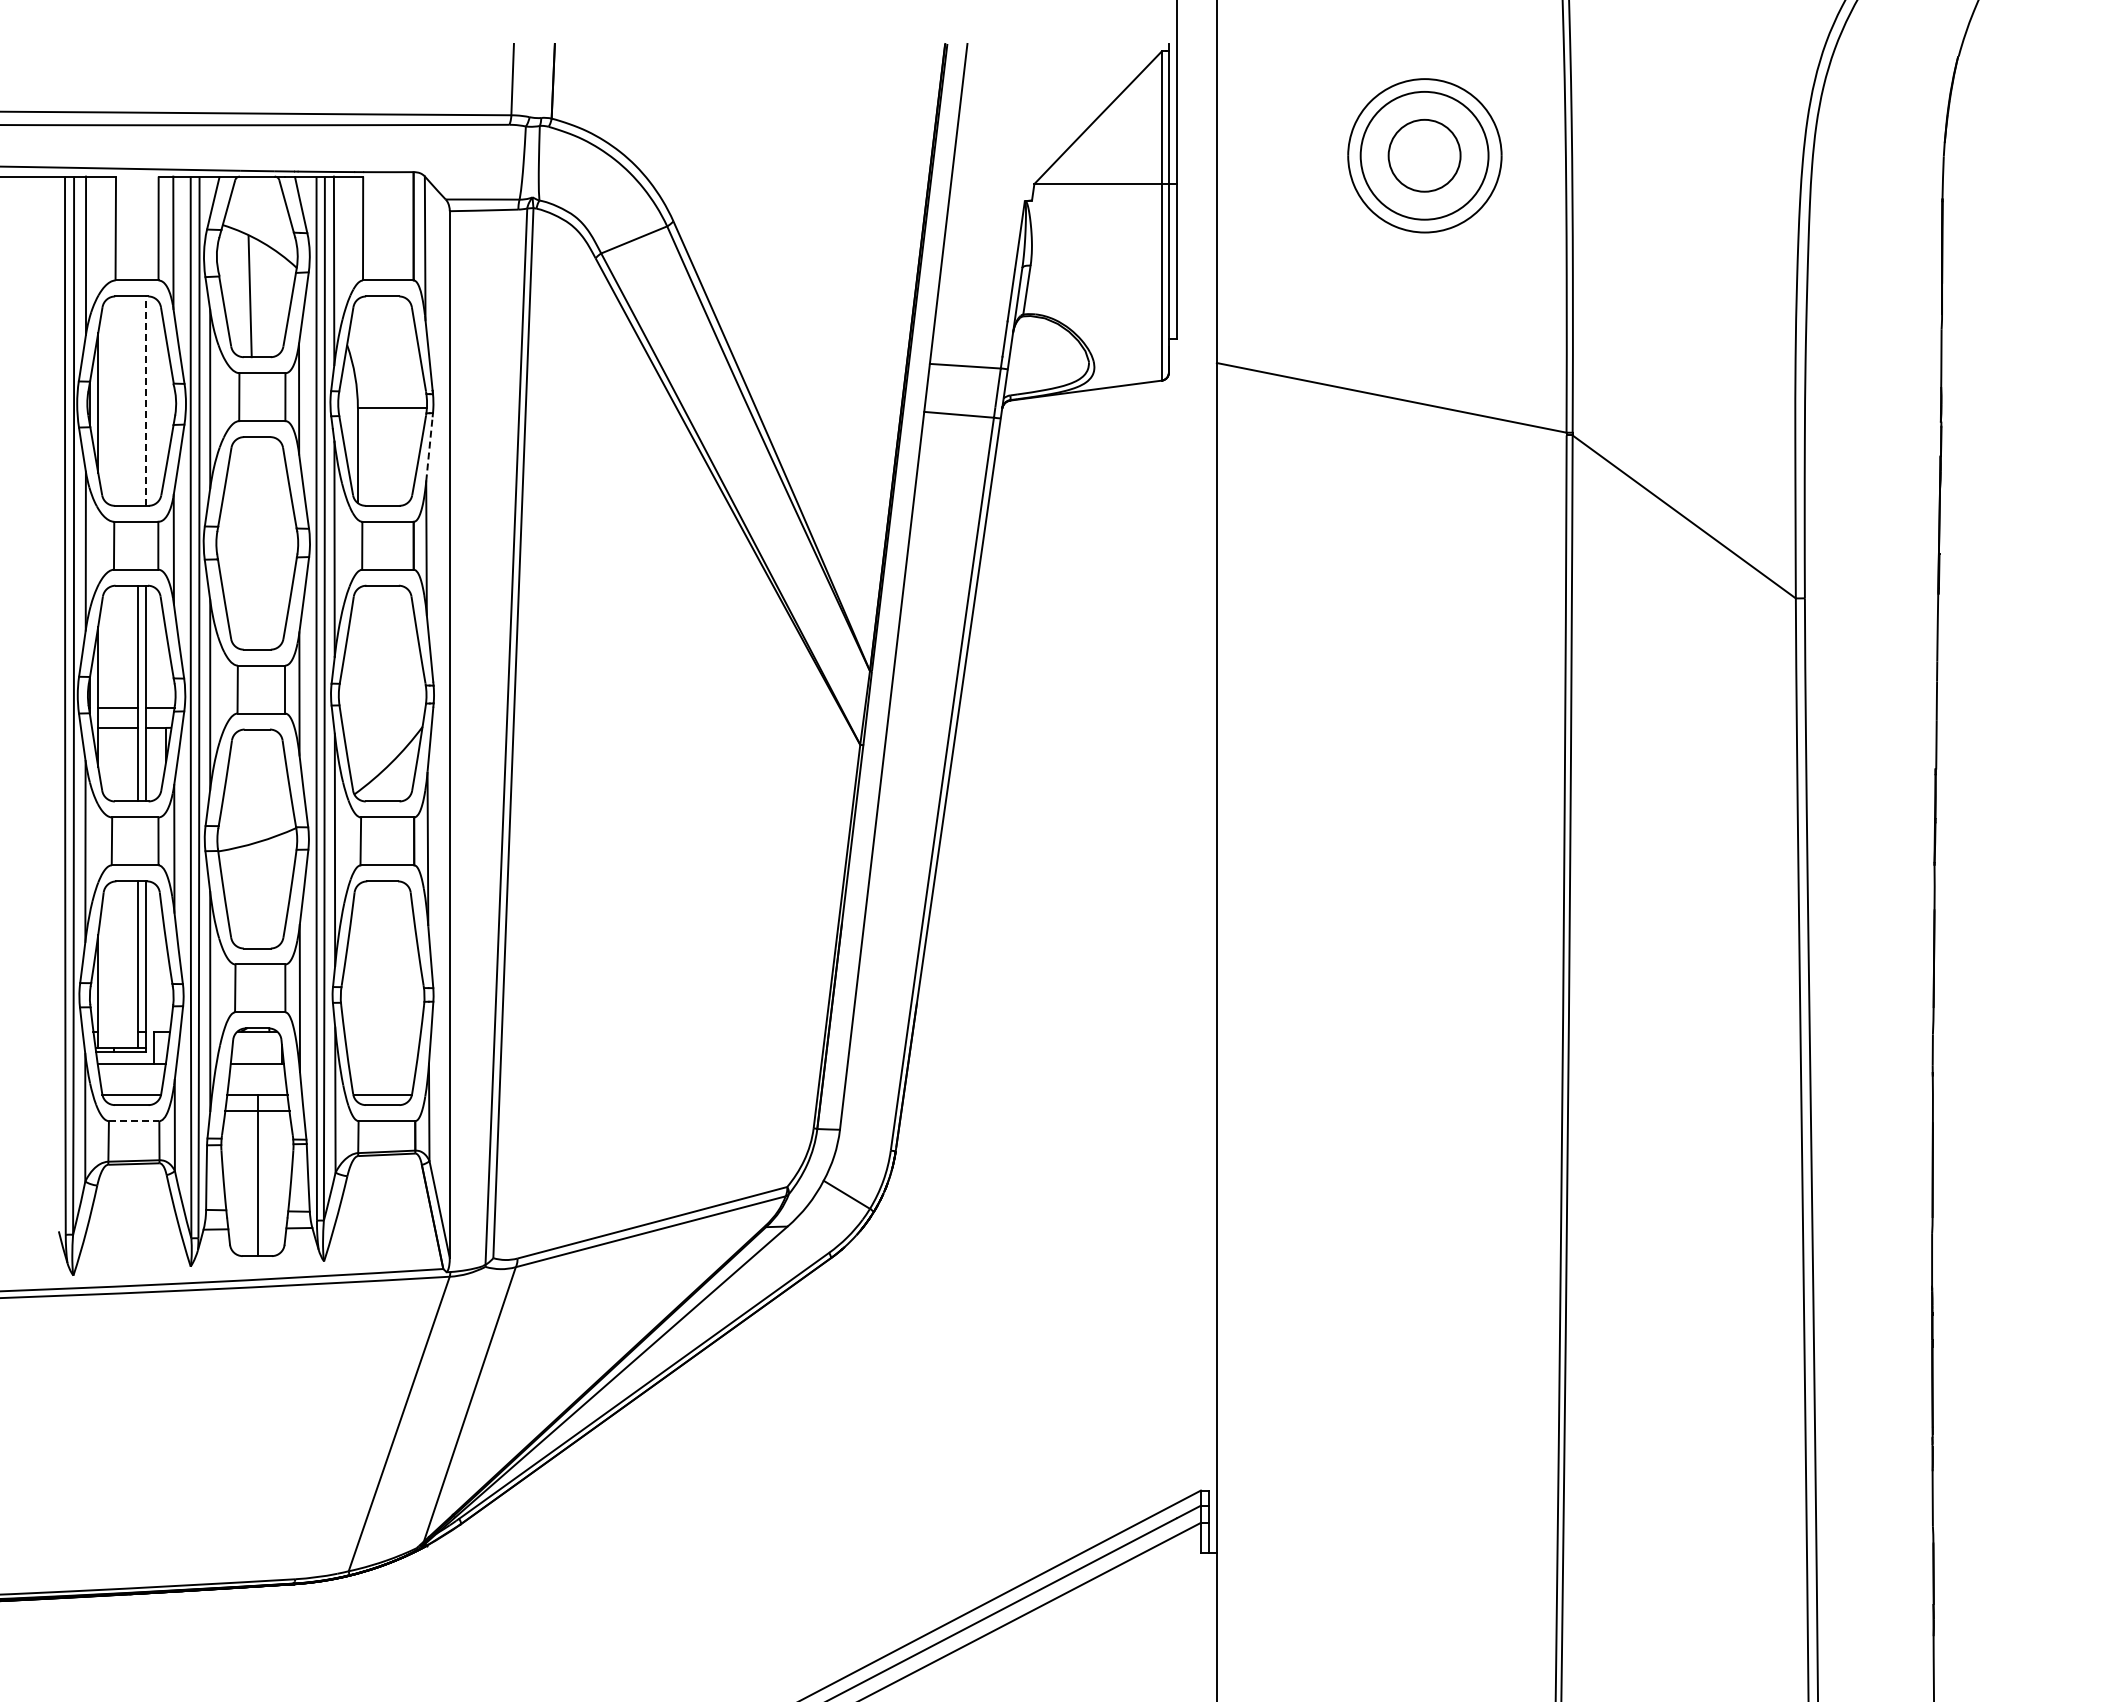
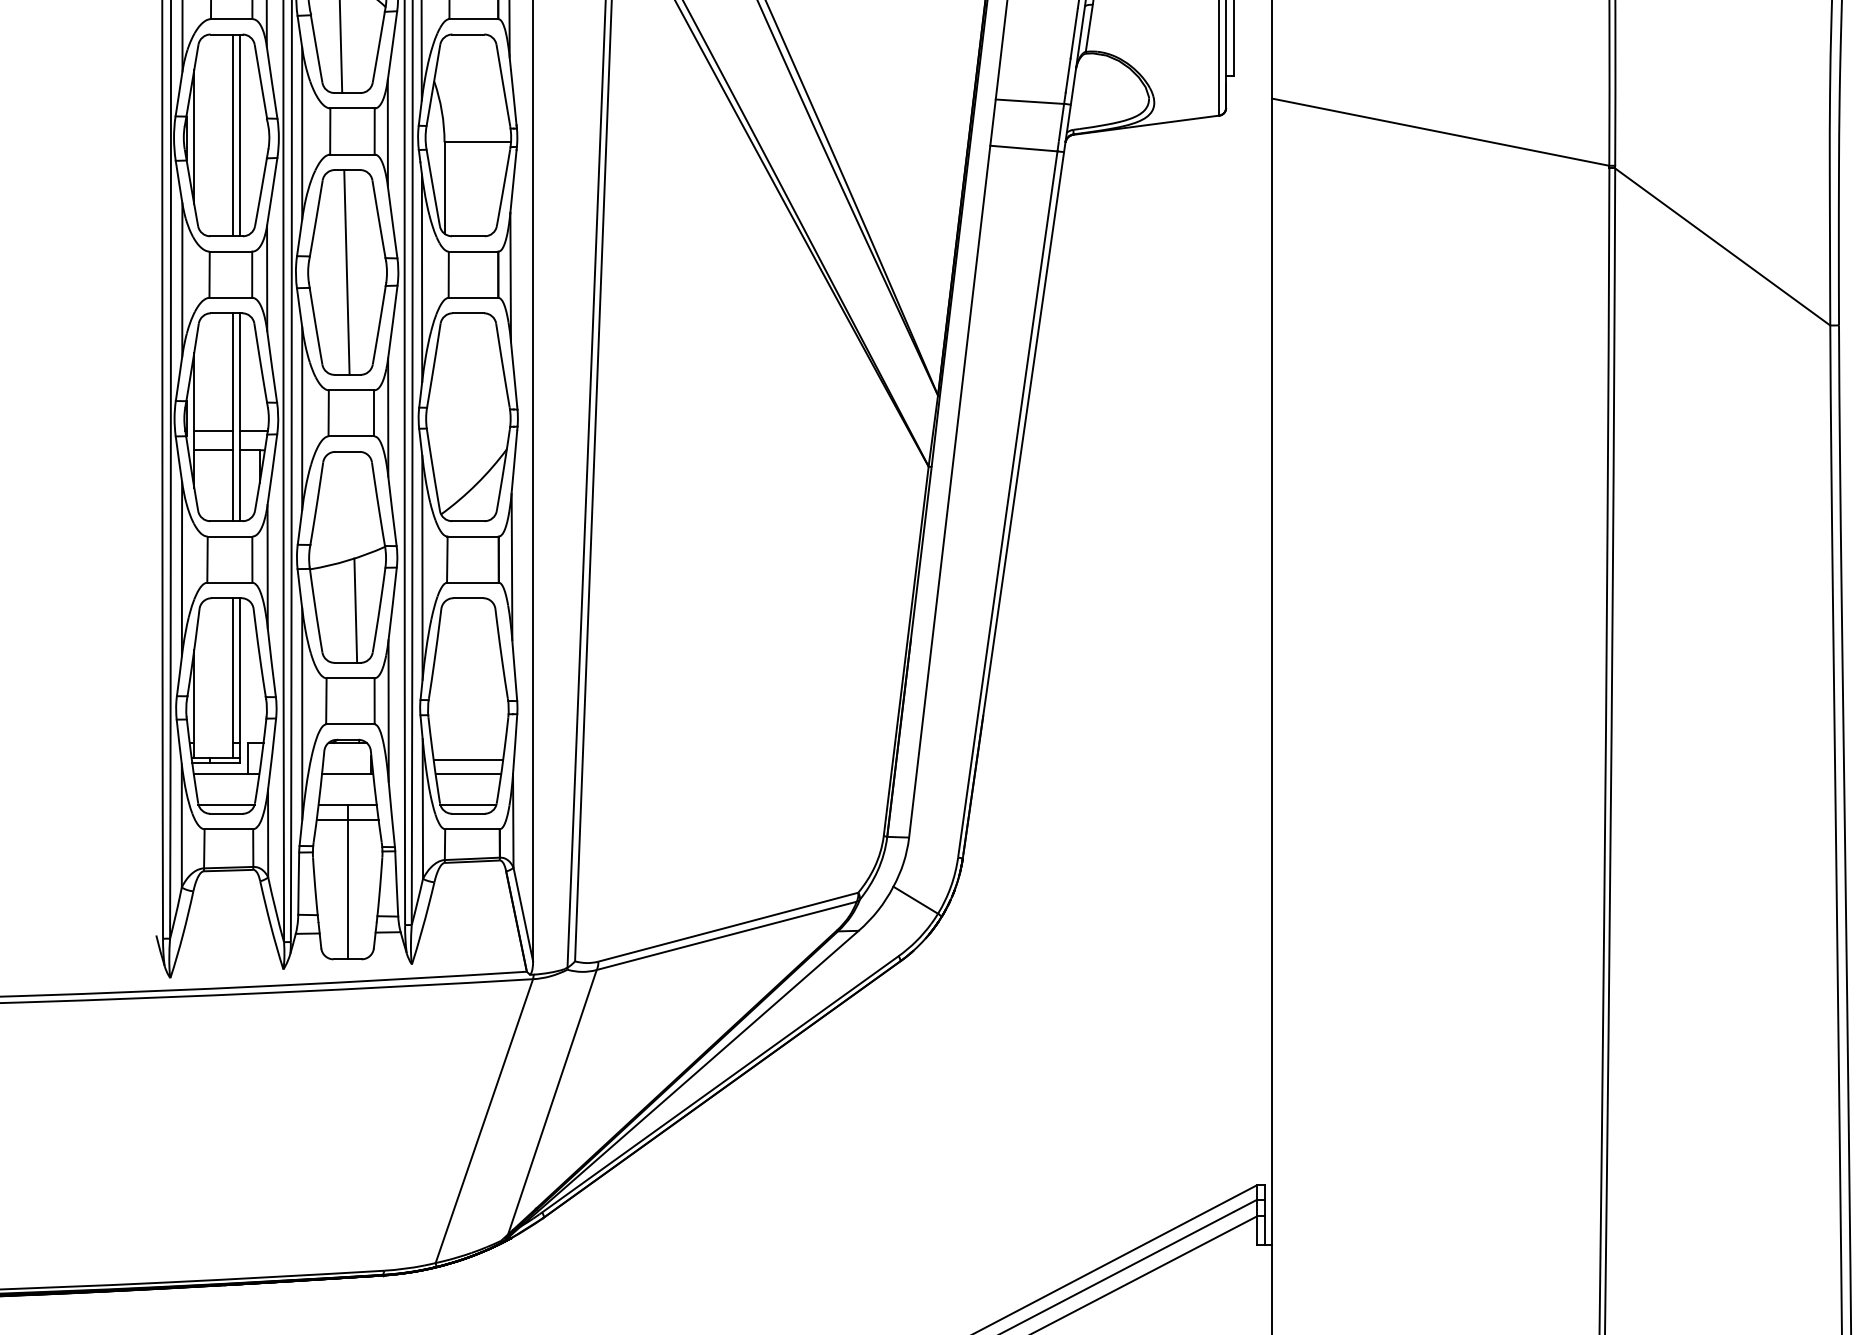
line: (138, 400) -> (233, 134), added
line: (146, 401) -> (240, 135), dashed -> solid
line: (429, 448) -> (513, 181), dashed -> solid
line: (256, 543) -> (346, 272), added
line: (265, 894) -> (355, 610), added
line: (382, 1048) -> (468, 759), added
line: (382, 1063) -> (468, 773), added
line: (134, 1121) -> (229, 829), dashed -> solid

